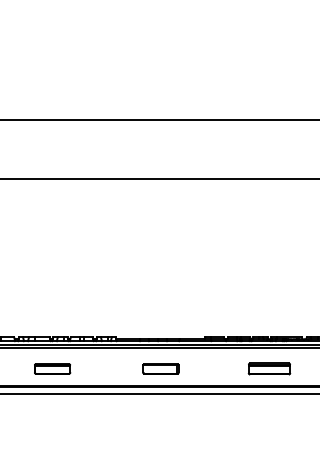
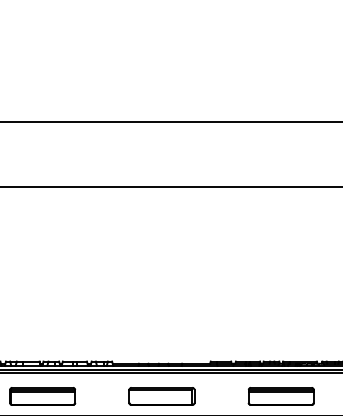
part: (52, 368) -> (42, 395), size x1.67
part: (160, 368) -> (161, 395), size x1.67
part: (269, 368) -> (281, 395), size x1.43

